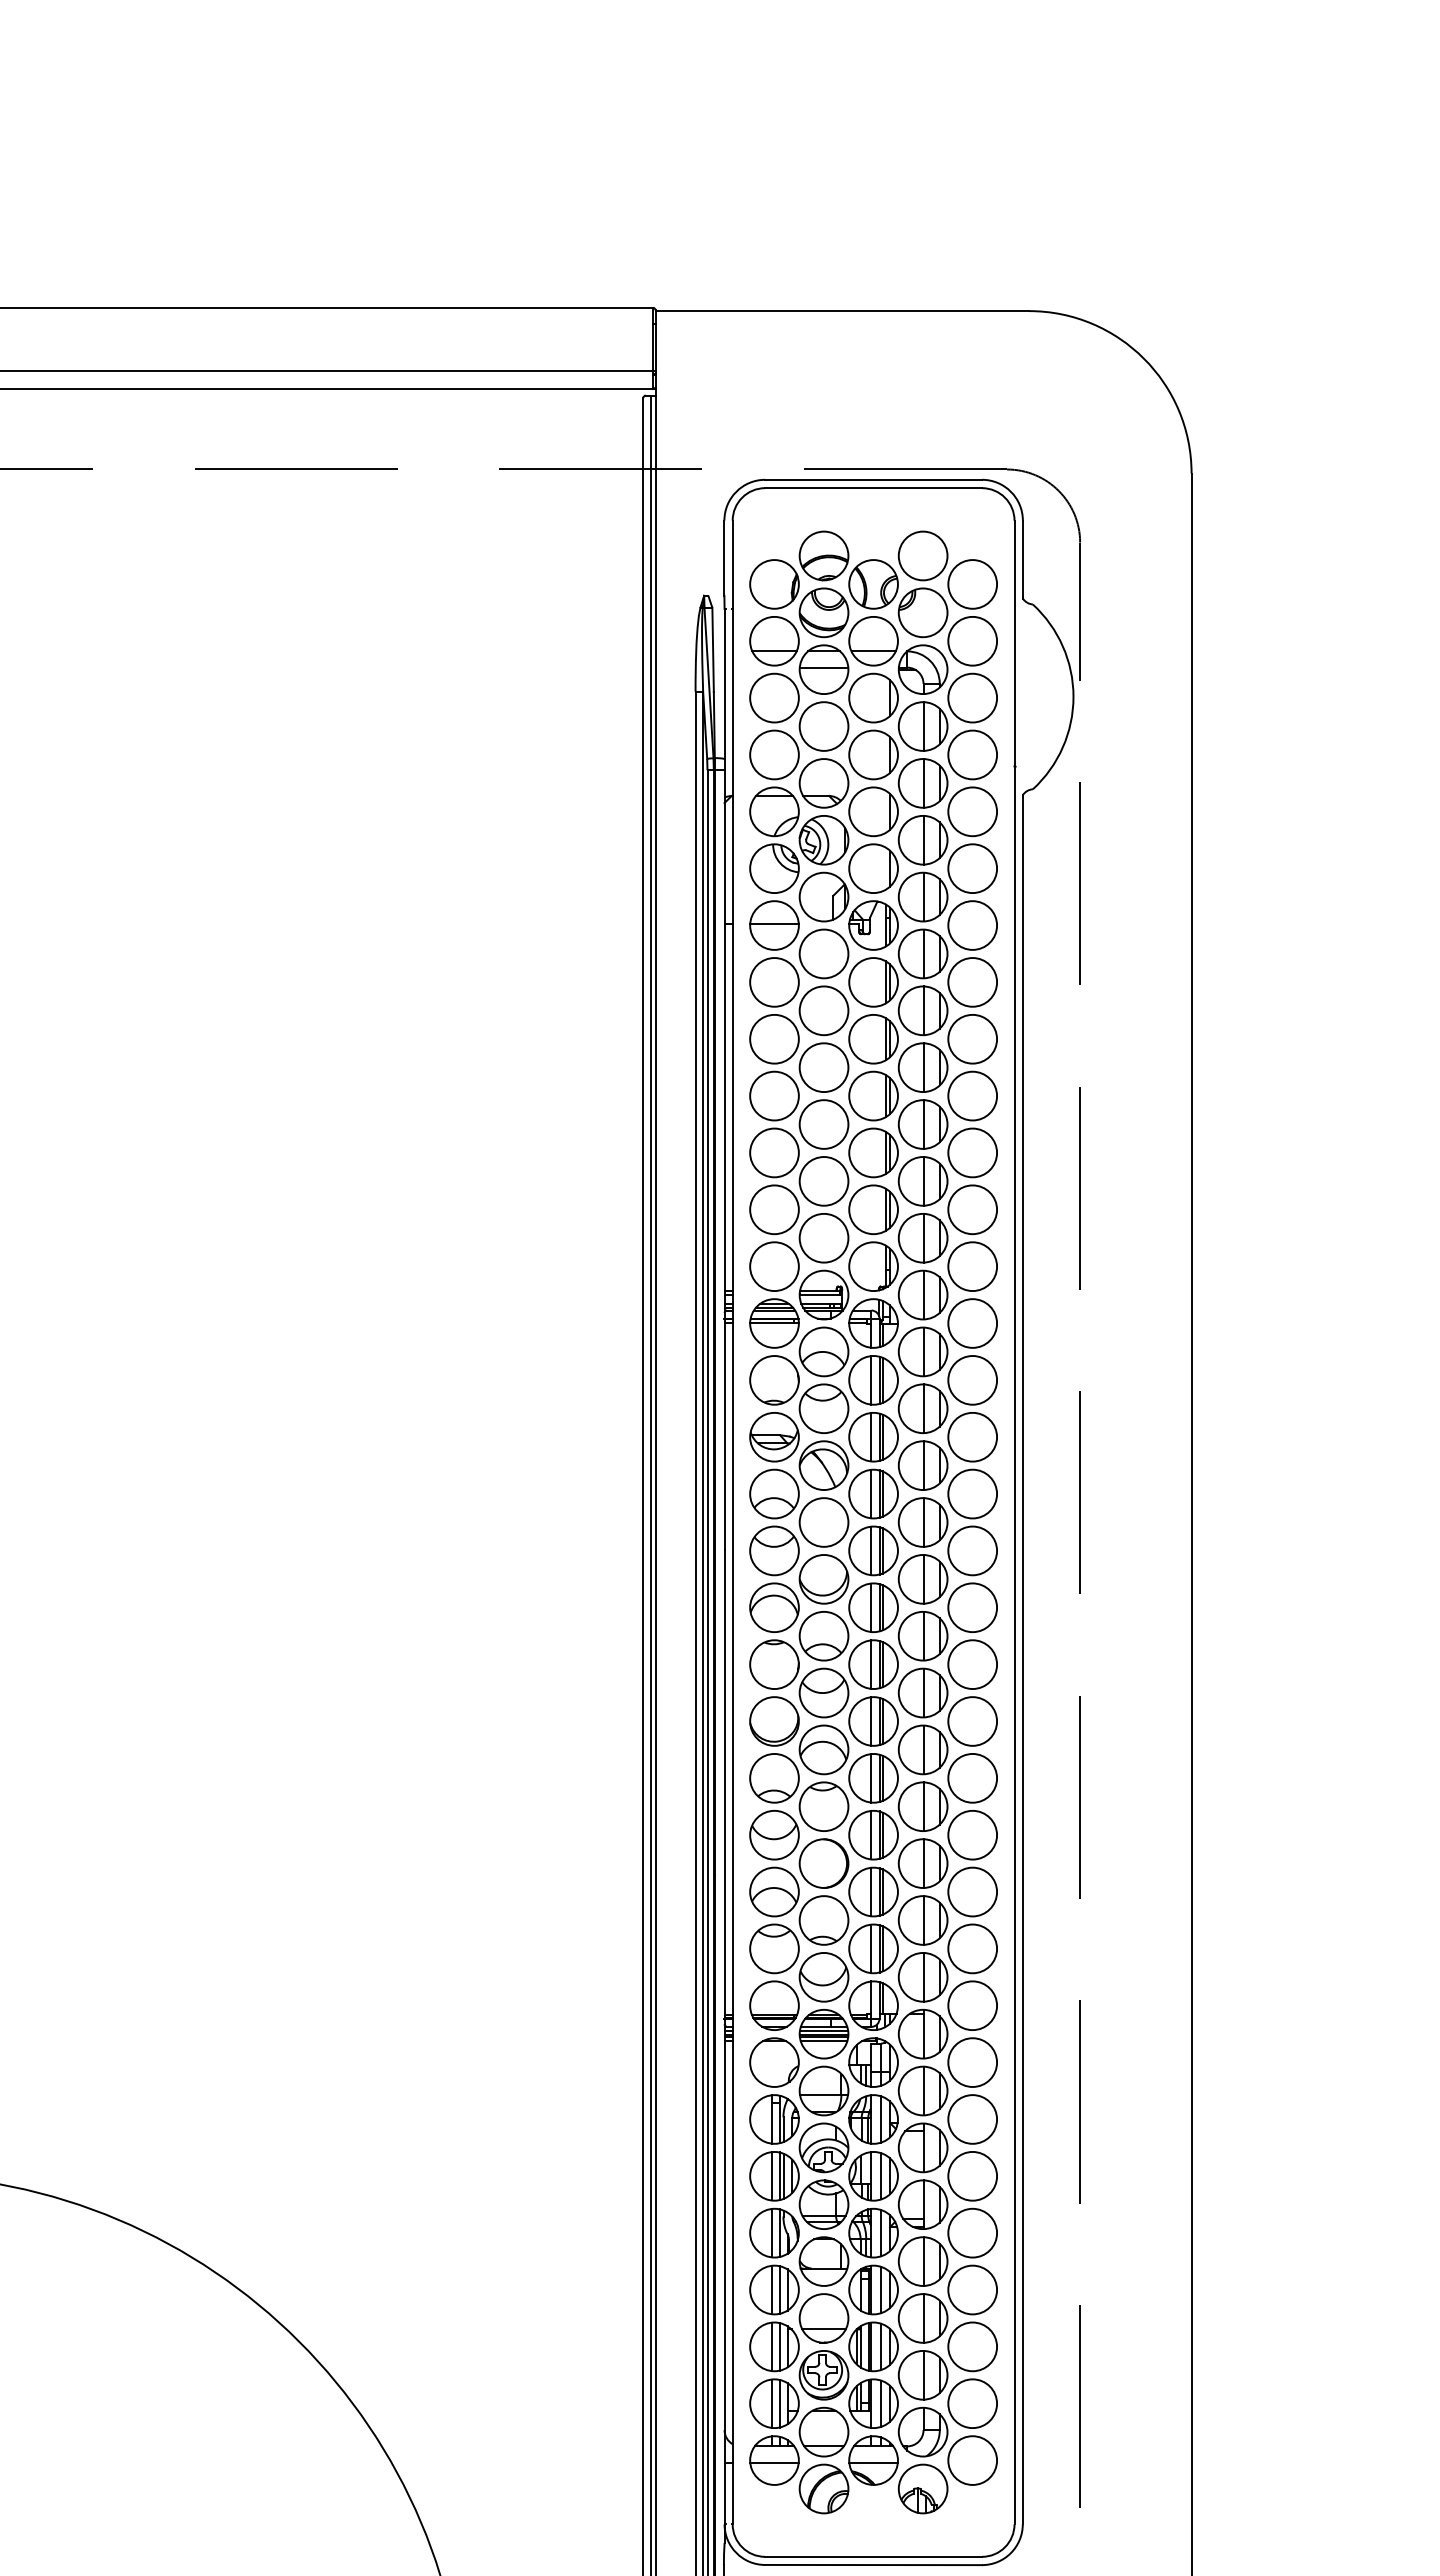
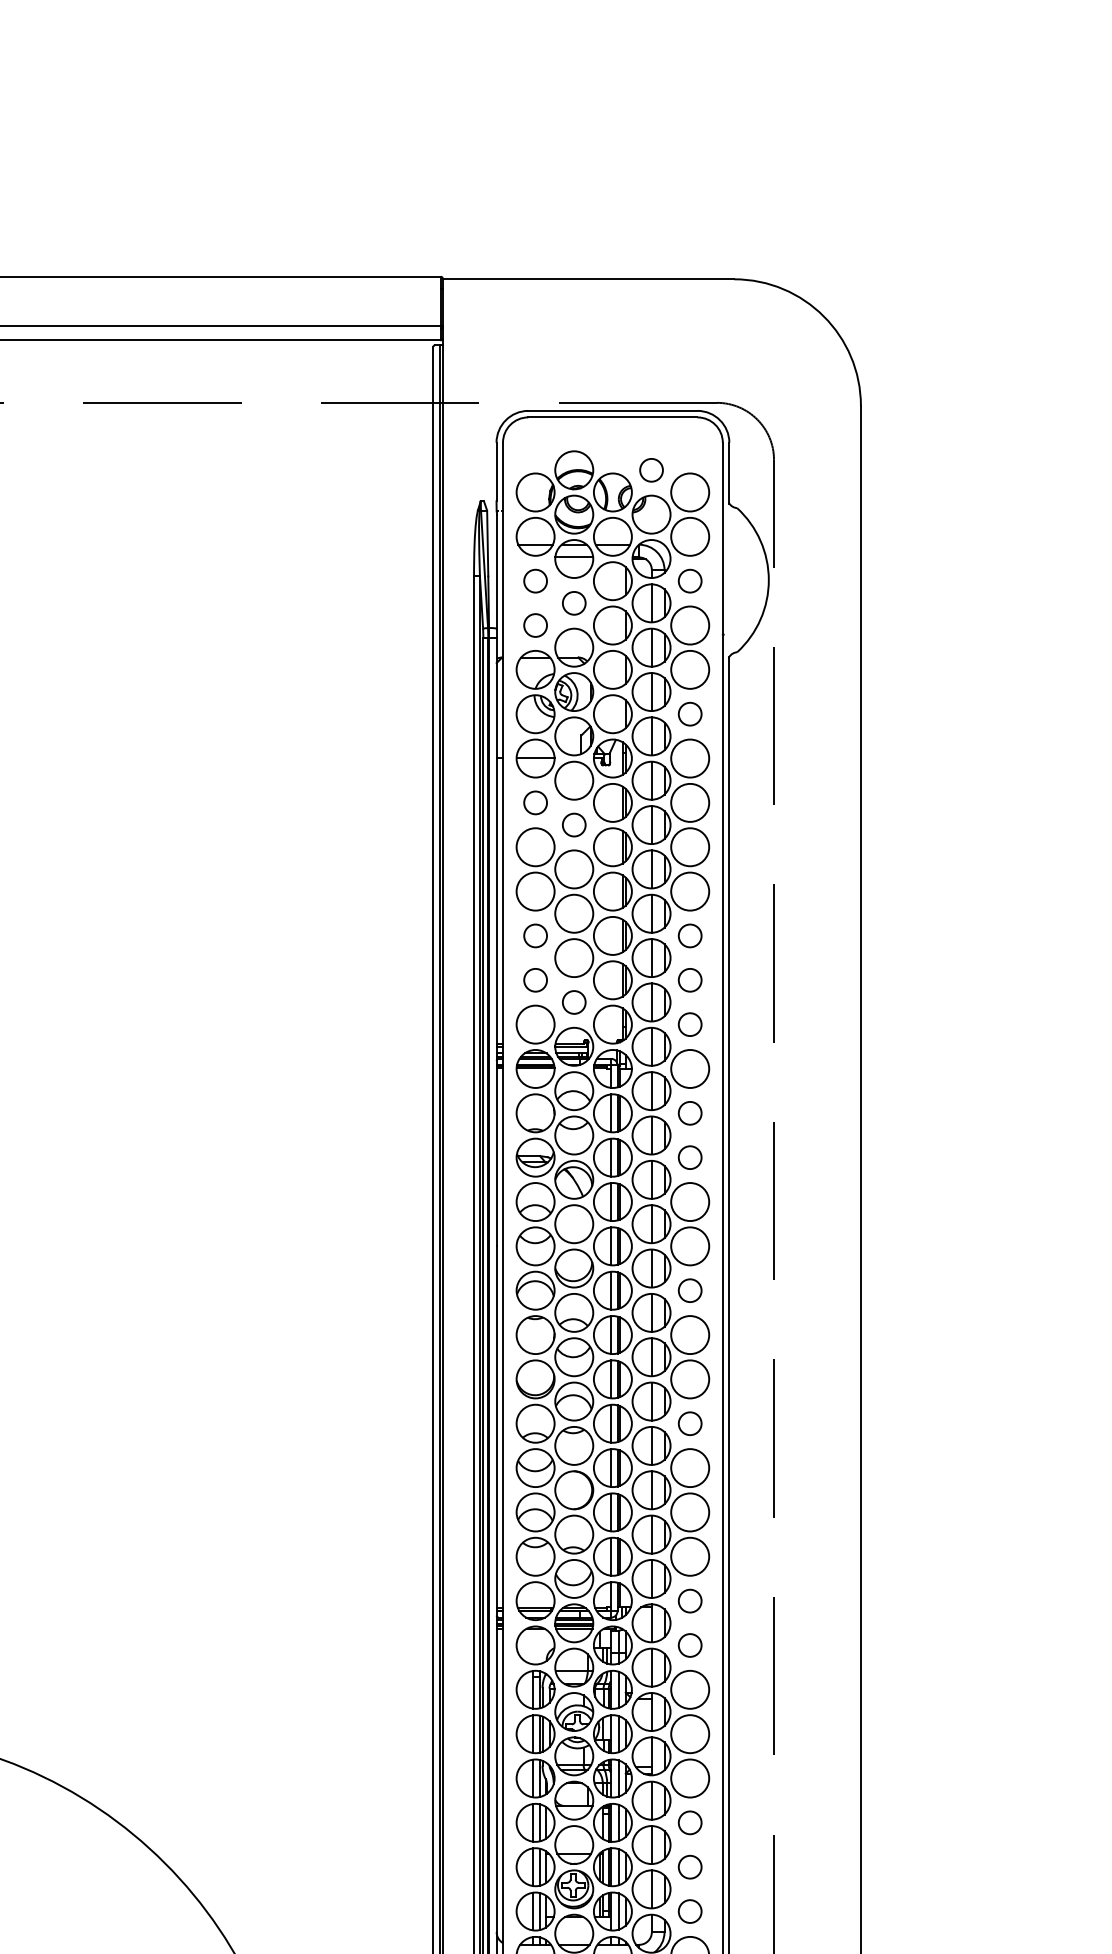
circle: (922, 555) -> (651, 469), size x0.6
circle: (774, 697) -> (535, 580), size x0.6
circle: (972, 697) -> (690, 580), size x0.6
circle: (823, 726) -> (573, 603), size x0.6
circle: (774, 754) -> (535, 625), size x0.6
circle: (972, 868) -> (690, 714), size x0.6
circle: (774, 982) -> (535, 802), size x0.6
circle: (823, 1010) -> (573, 824), size x0.6
circle: (774, 1152) -> (535, 935), size x0.6
circle: (972, 1152) -> (690, 935), size x0.6
circle: (774, 1209) -> (535, 980), size x0.6
circle: (972, 1209) -> (690, 980), size x0.6
circle: (823, 1237) -> (573, 1001), size x0.6
circle: (972, 1266) -> (690, 1024), size x0.6
circle: (972, 1380) -> (690, 1113), size x0.6
circle: (972, 1436) -> (690, 1157), size x0.6
circle: (972, 1607) -> (690, 1290), size x0.6
circle: (972, 1777) -> (690, 1423), size x0.6
circle: (972, 2005) -> (690, 1600), size x0.6
circle: (972, 2062) -> (690, 1645), size x0.6
circle: (972, 2289) -> (690, 1822), size x0.6
circle: (972, 2346) -> (690, 1866), size x0.6
circle: (972, 2403) -> (690, 1911), size x0.6

